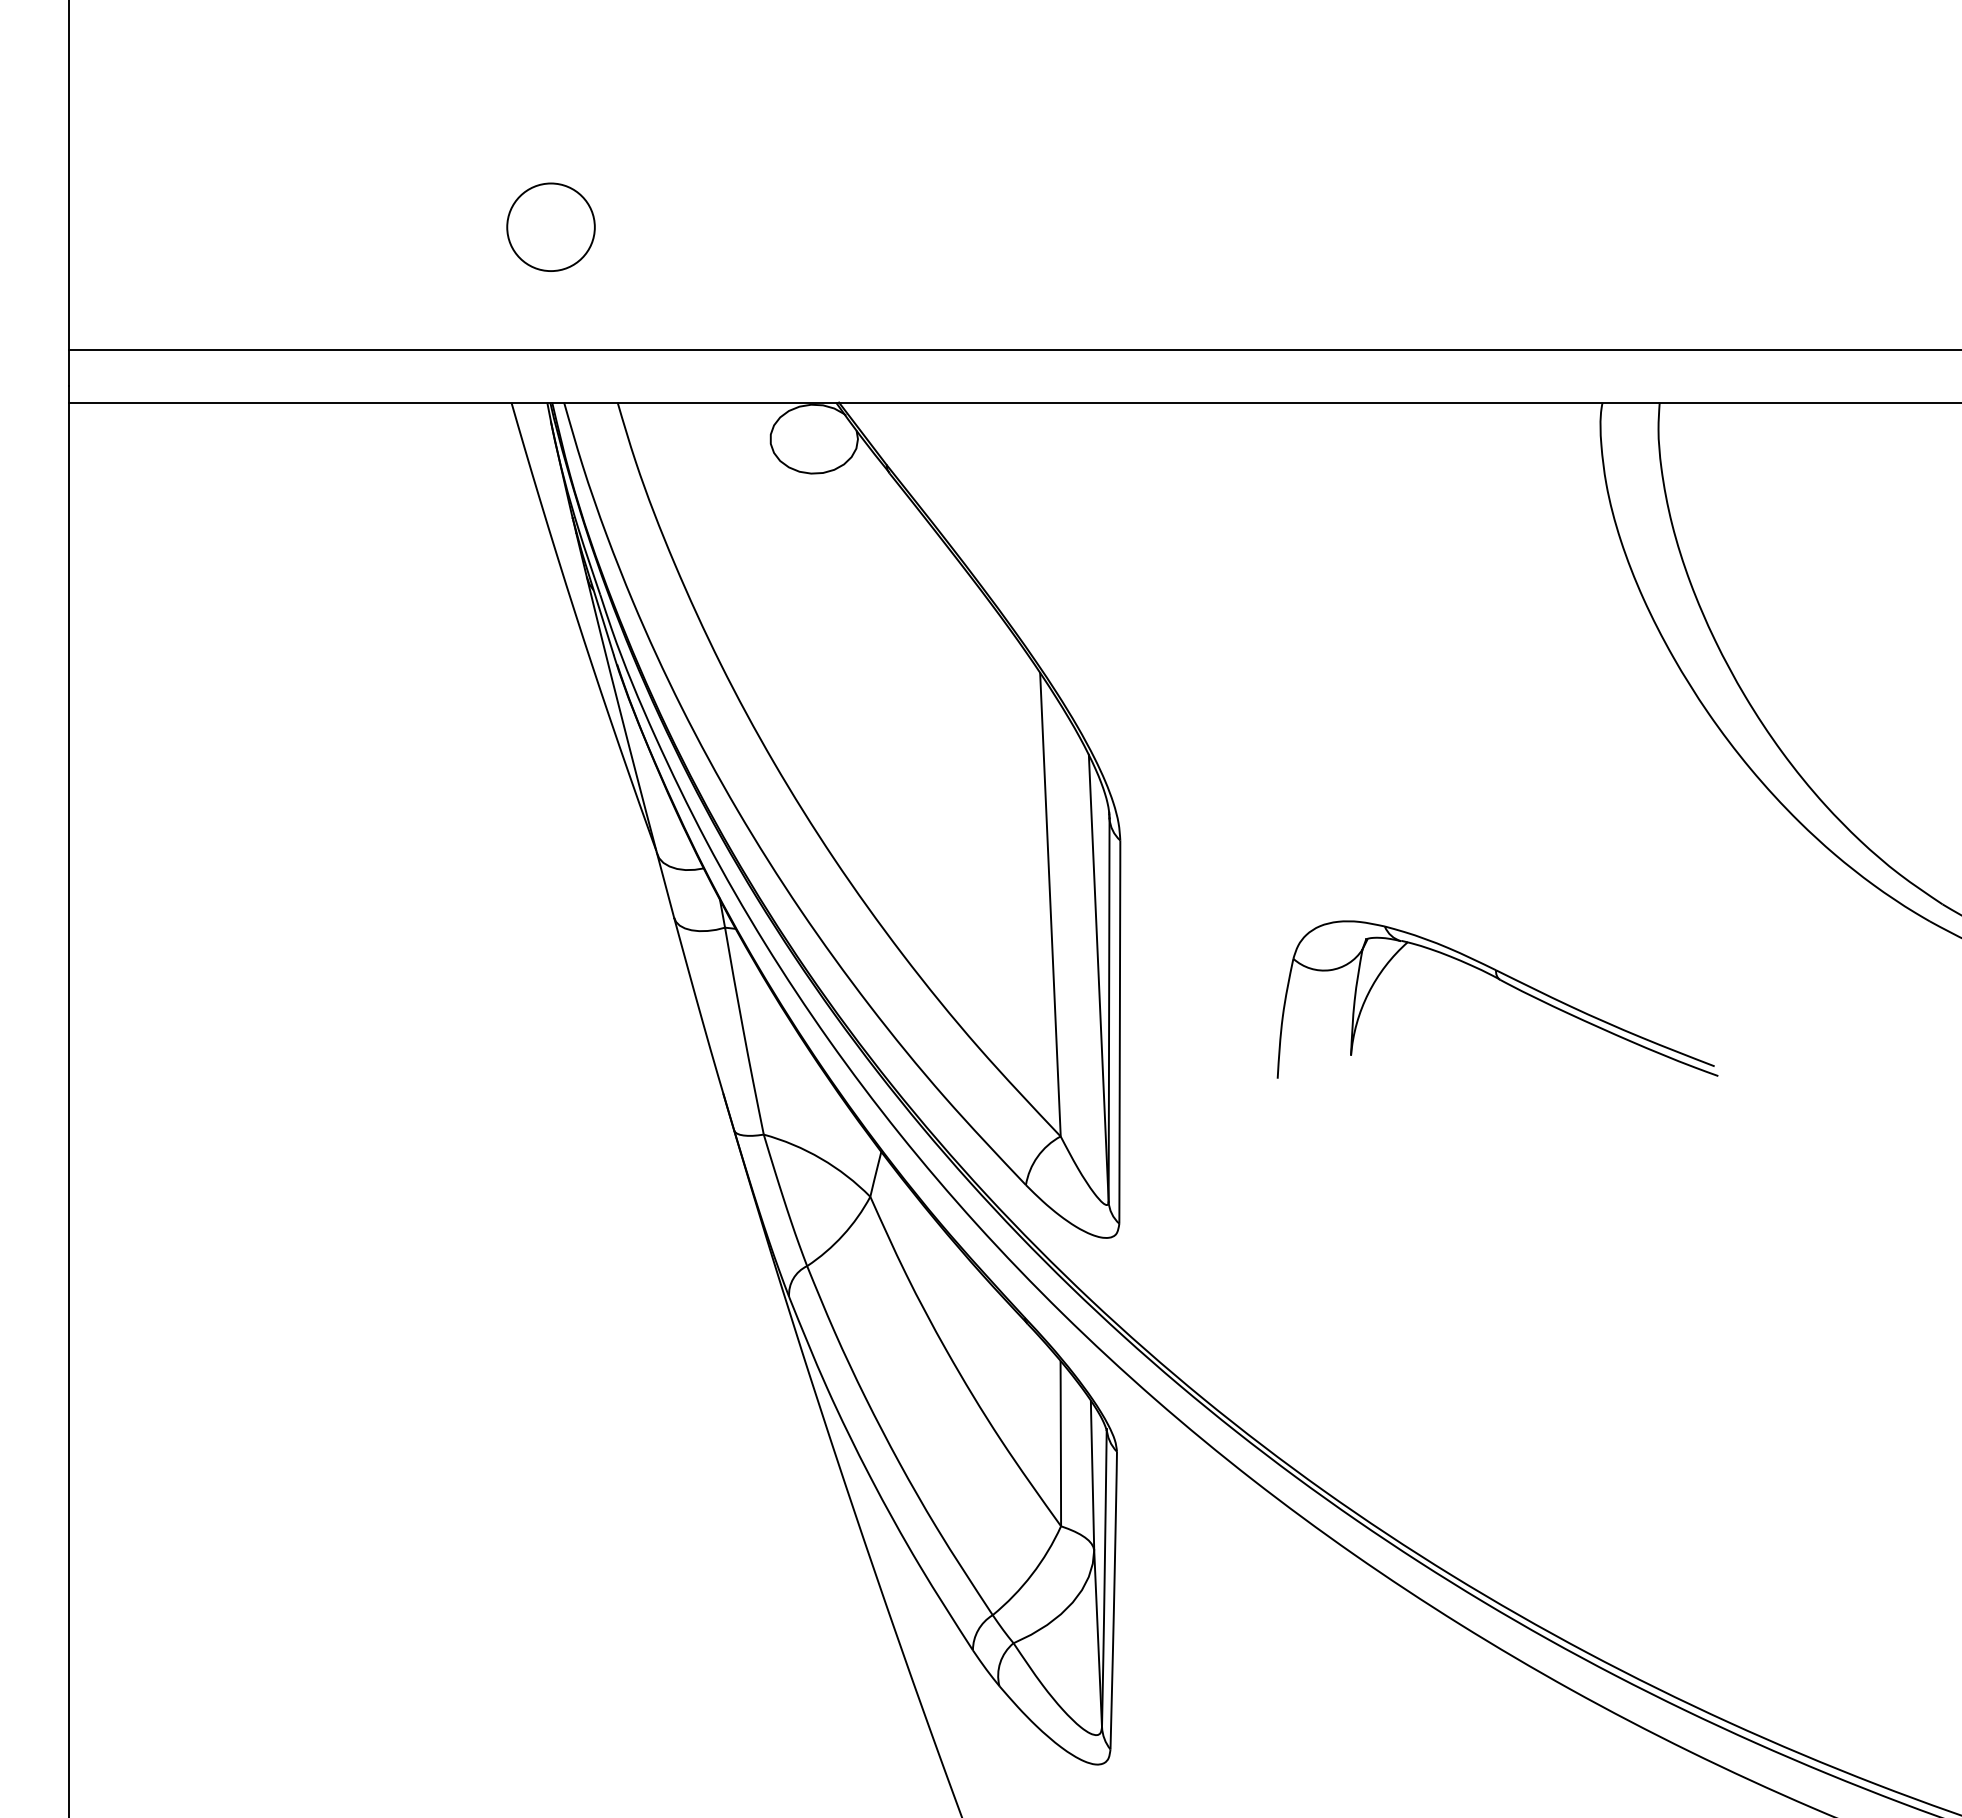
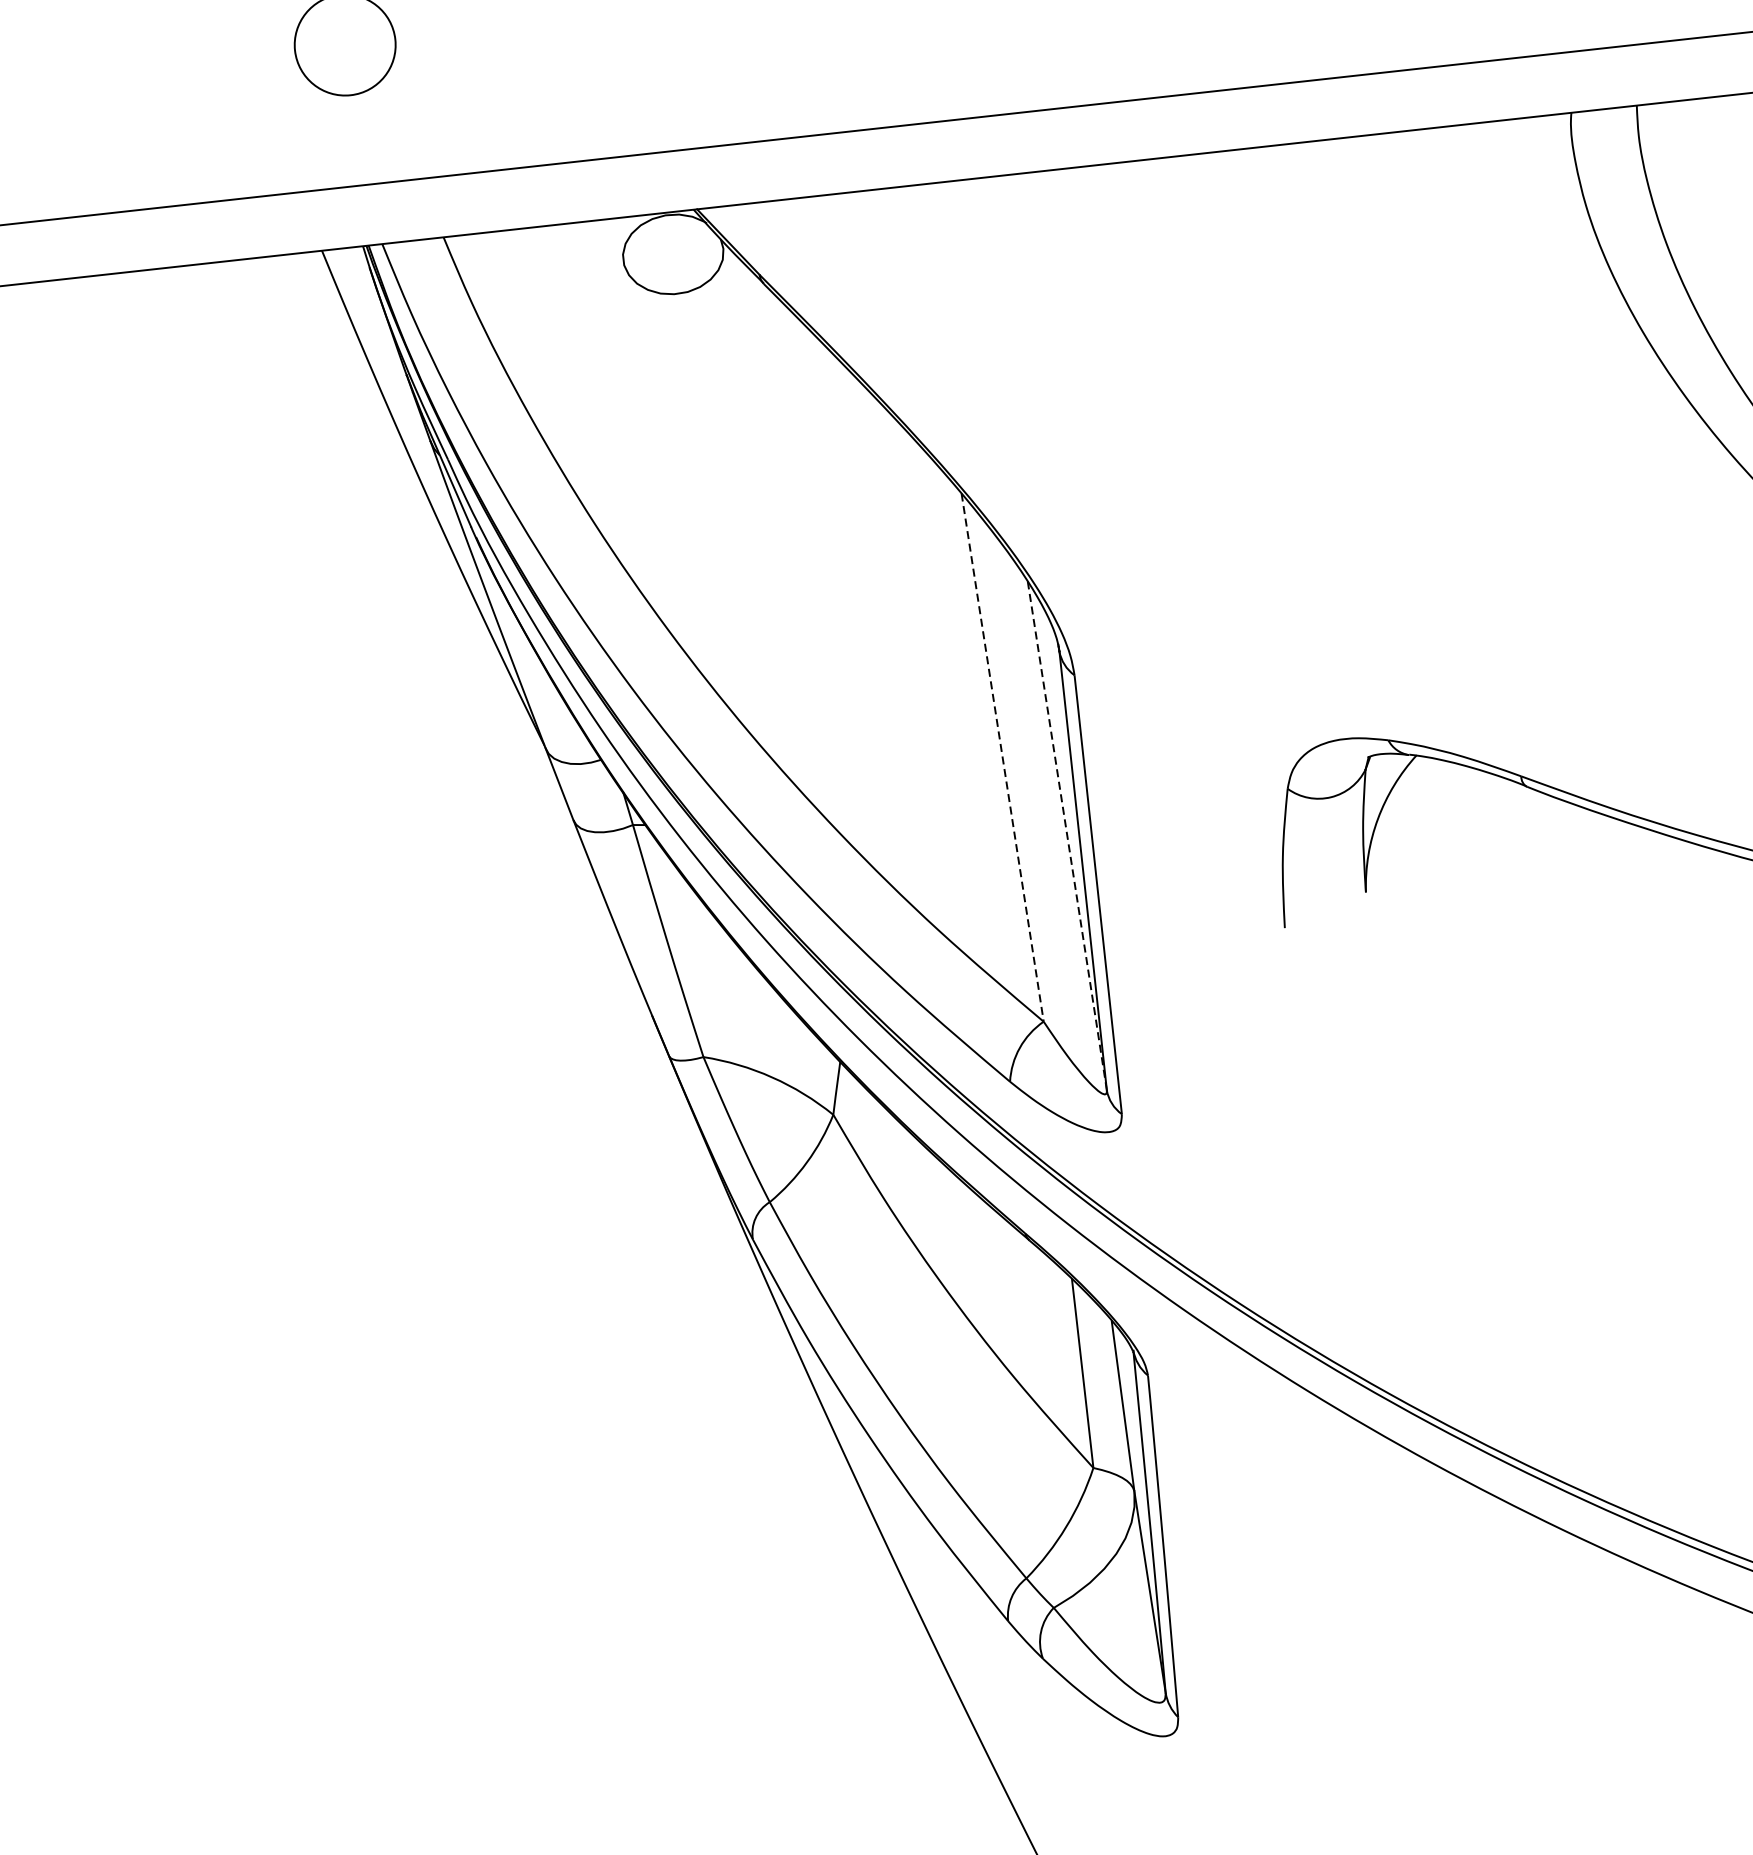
line: (1050, 905) -> (1002, 758), solid -> dashed
line: (1098, 978) -> (1067, 836), solid -> dashed

